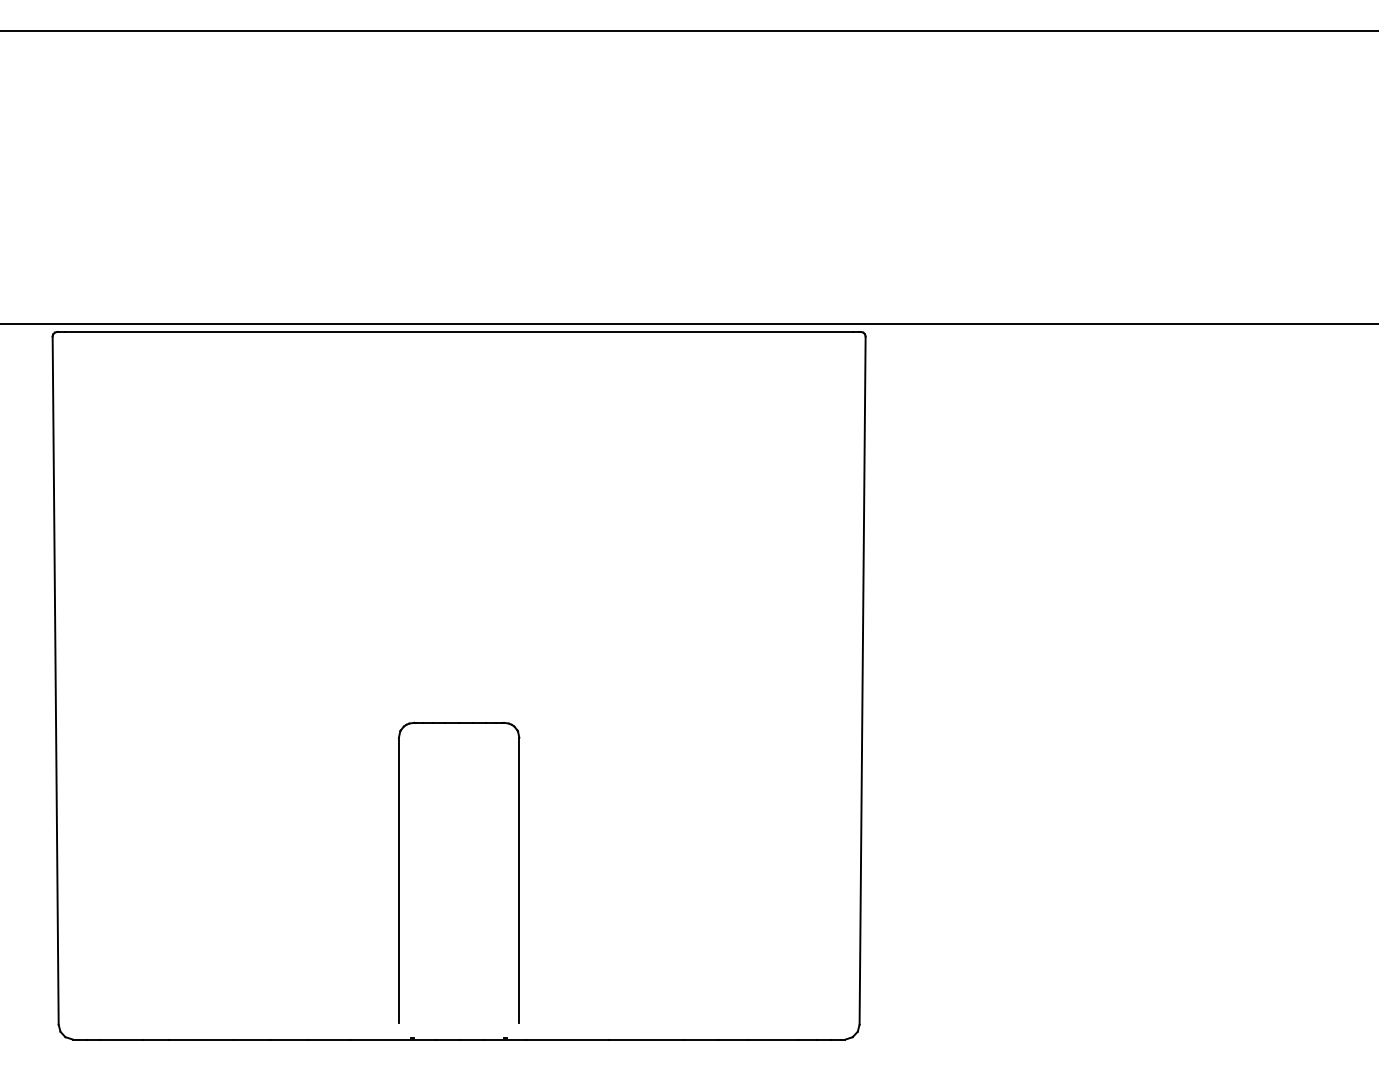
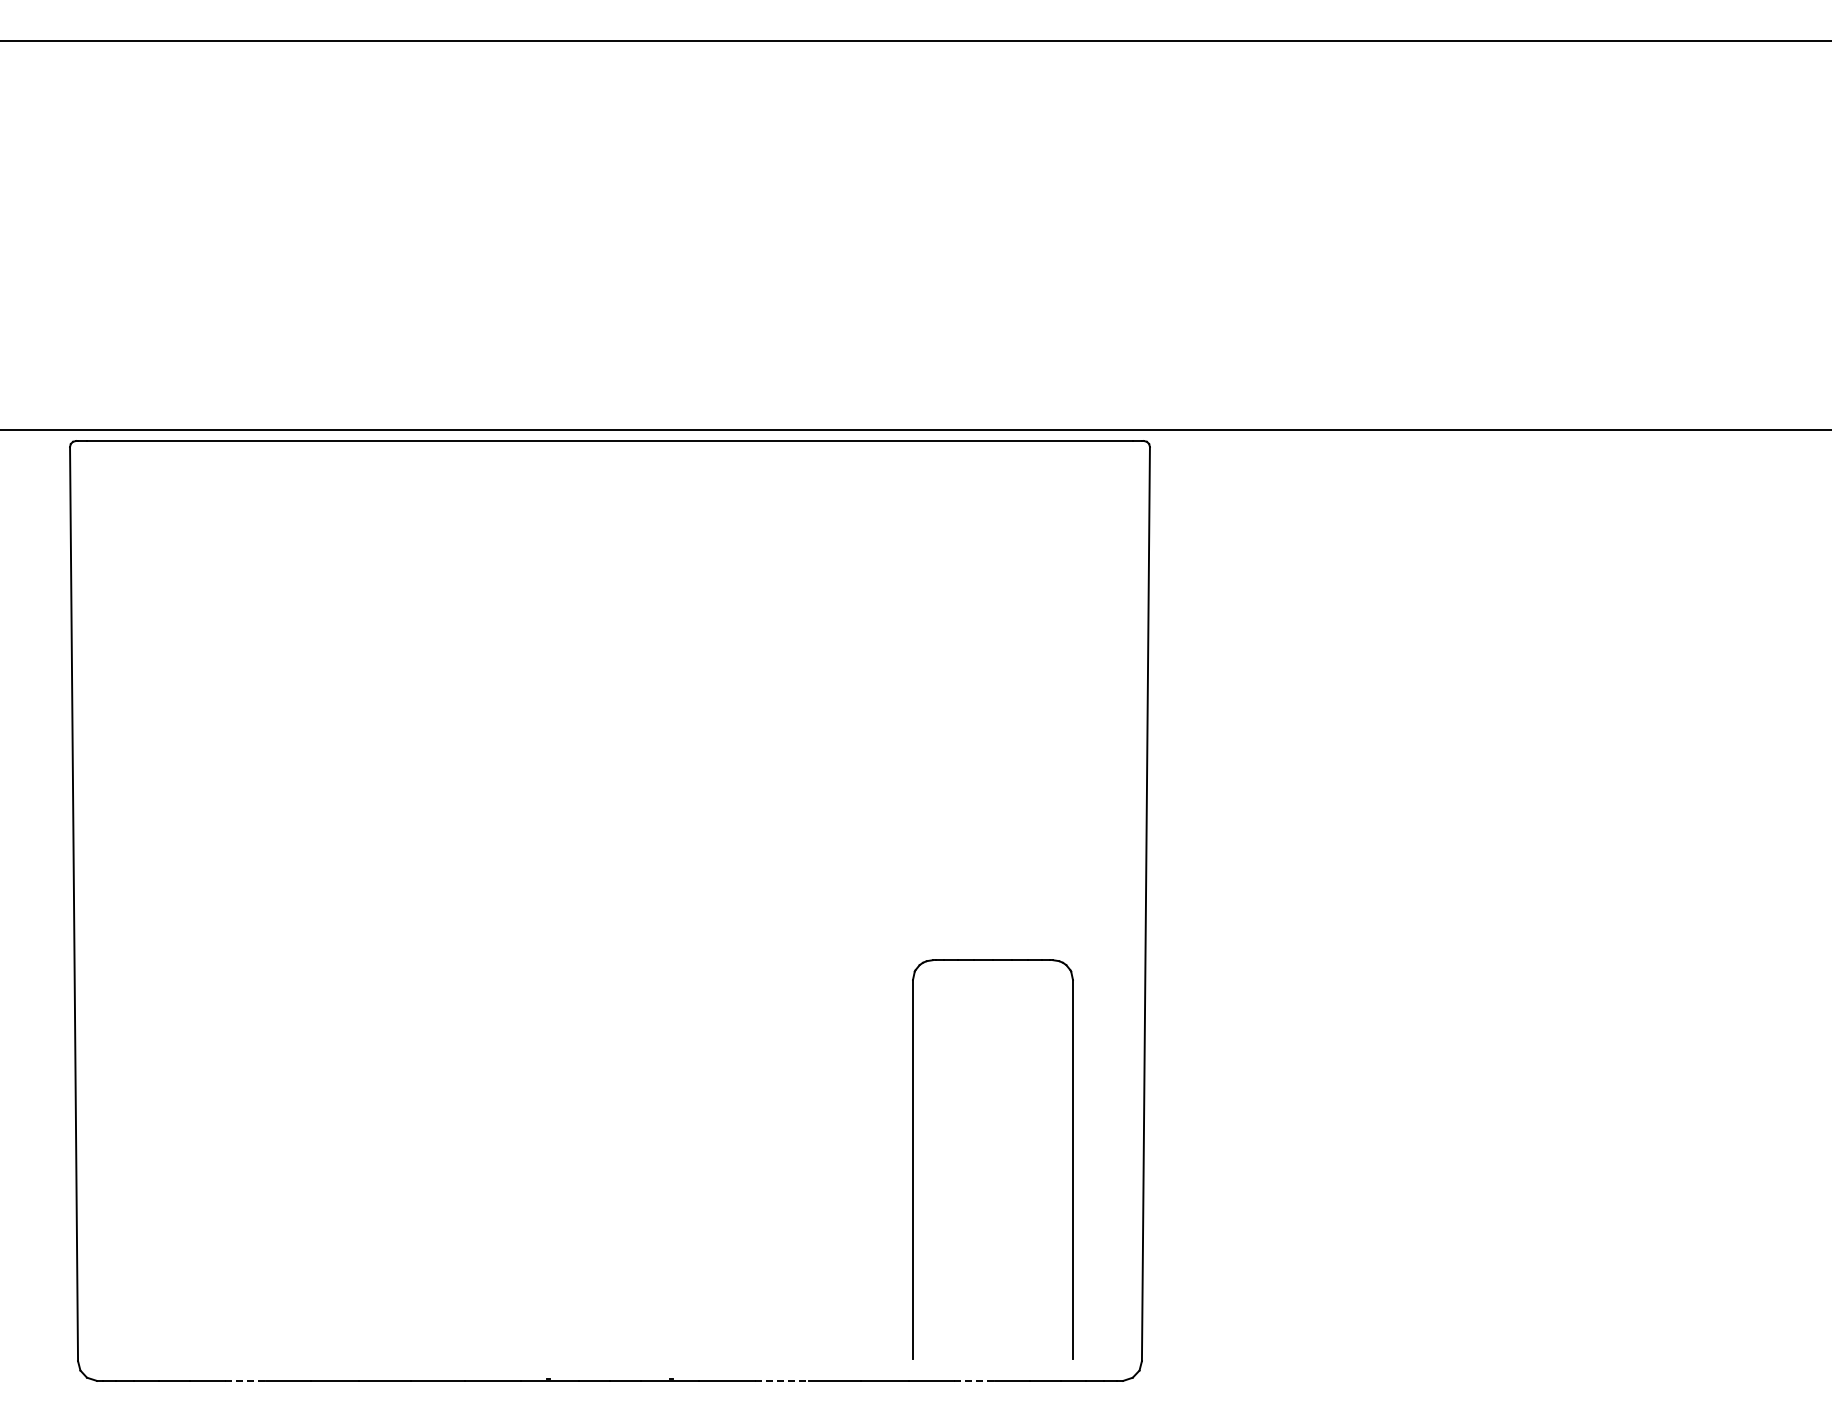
part: (399, 872) -> (913, 1159), moved
line: (185, 1039) -> (246, 1380), solid -> dashed
line: (589, 1039) -> (782, 1380), solid -> dashed
line: (733, 1039) -> (974, 1380), solid -> dashed

